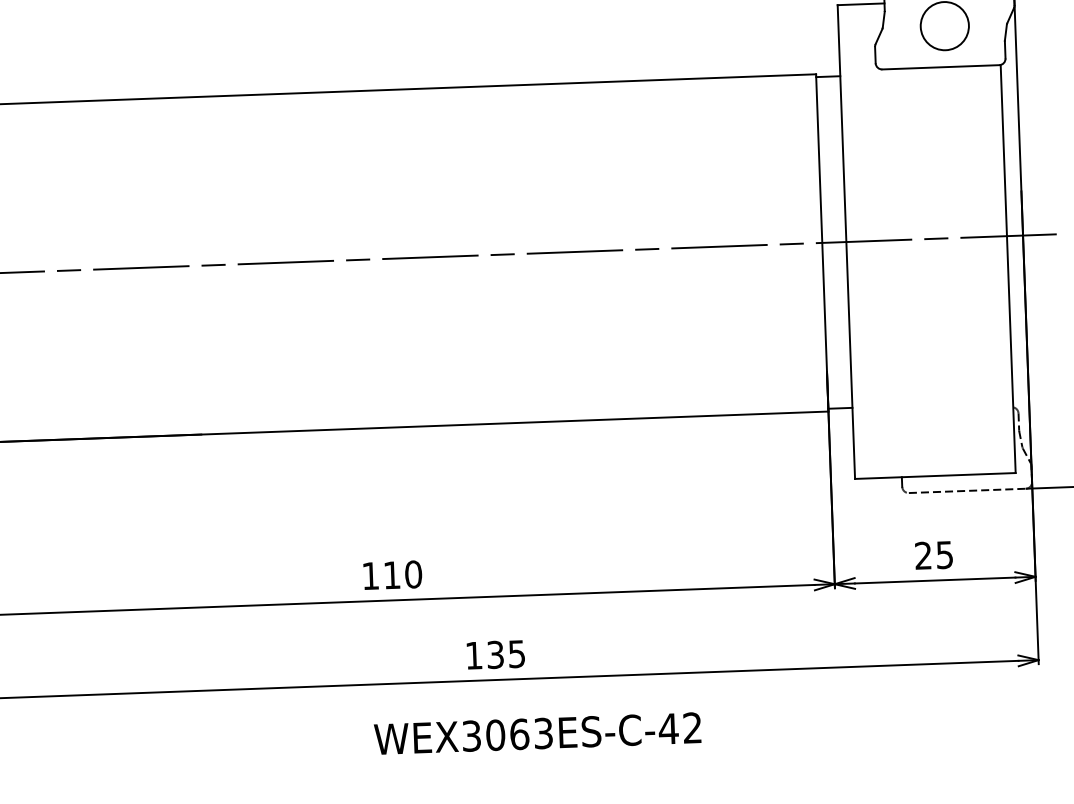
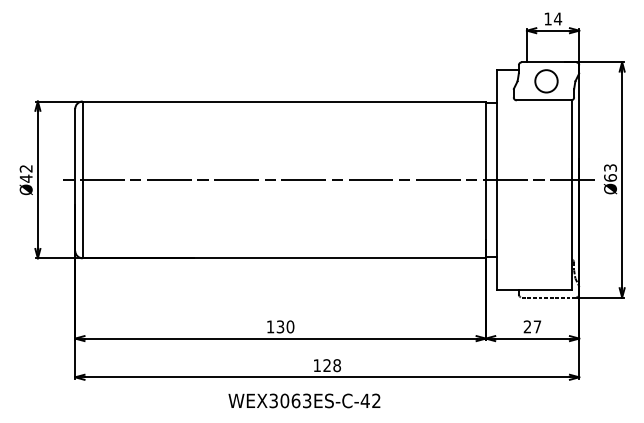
text: (944, 554) -> (537, 326), 25 -> 27
text: (392, 574) -> (280, 326), 110 -> 130
text: (506, 654) -> (332, 365), 135 -> 128
text: (537, 732) -> (304, 400), moved

